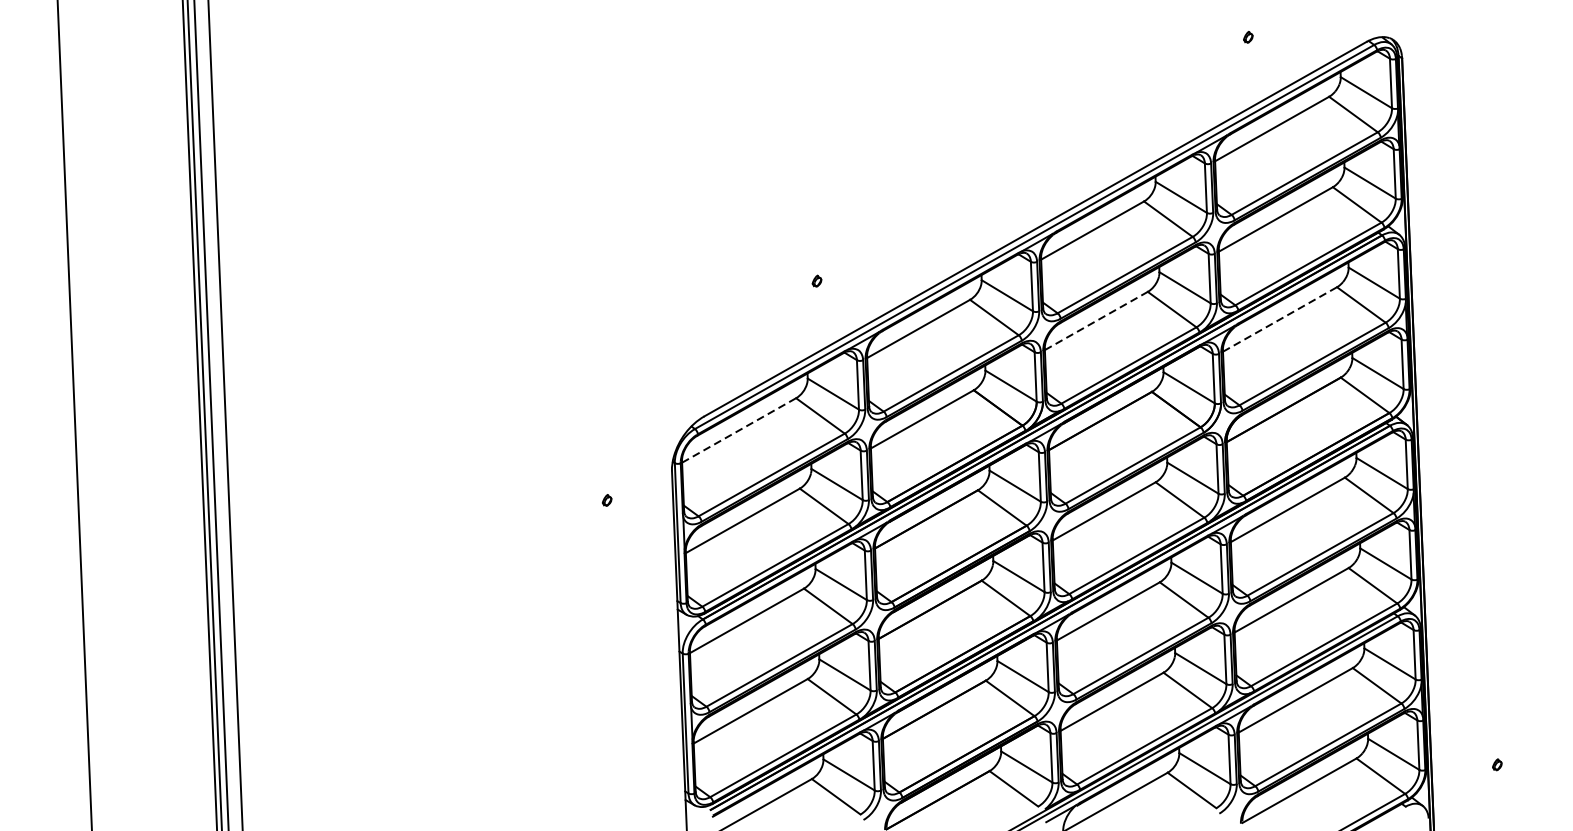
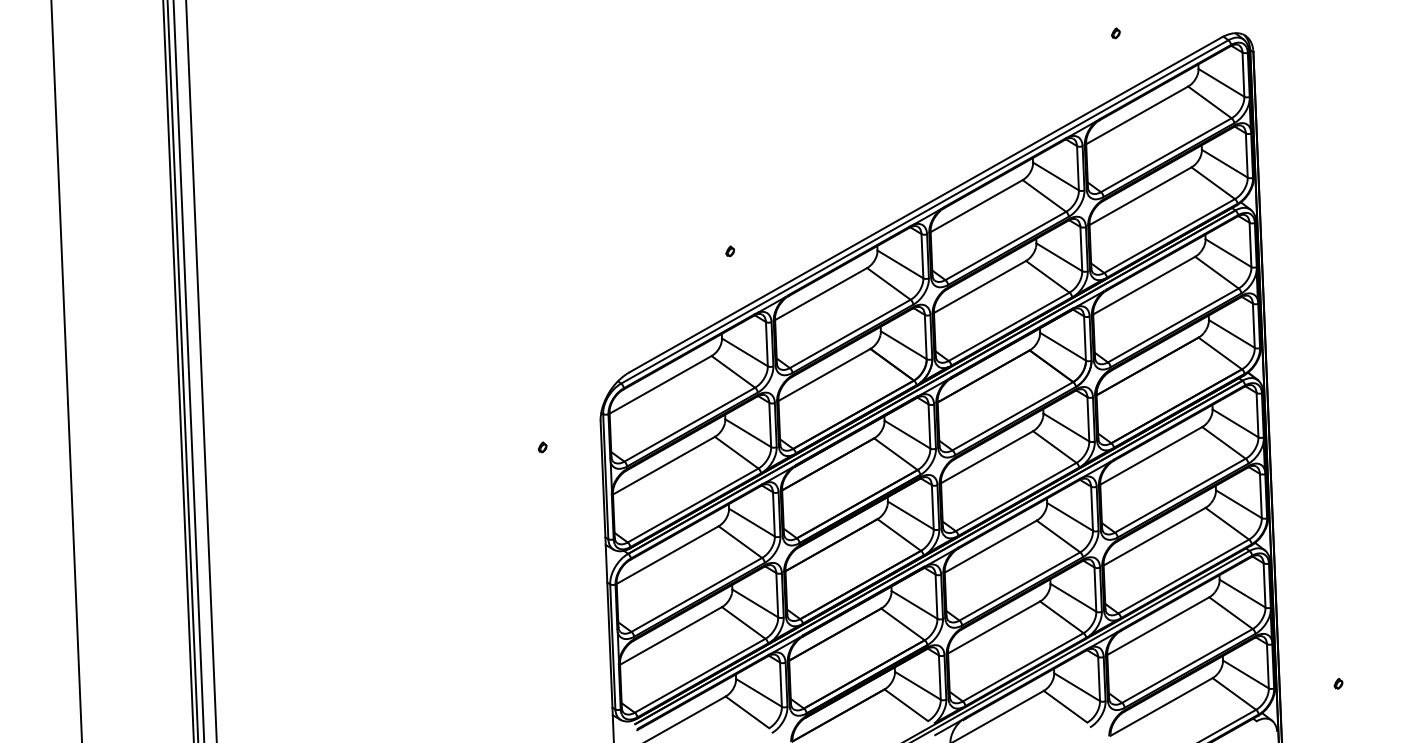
line: (1280, 319) -> (1144, 285), dashed -> solid
line: (1096, 320) -> (980, 286), dashed -> solid
line: (738, 430) -> (660, 384), dashed -> solid

